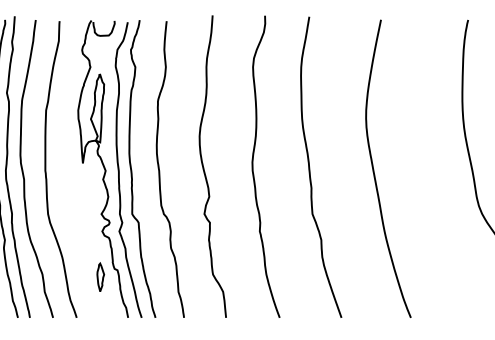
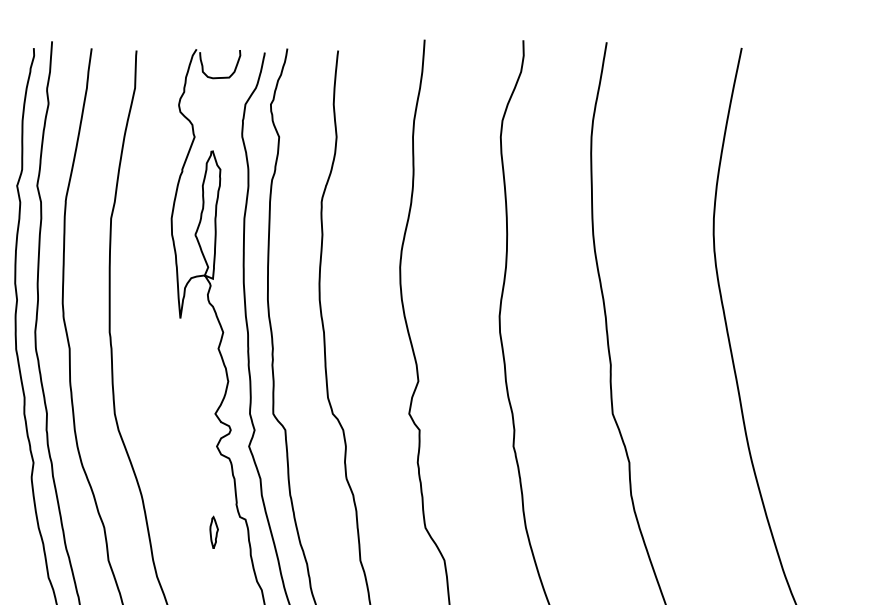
part: (100, 276) -> (213, 531), size x0.6

